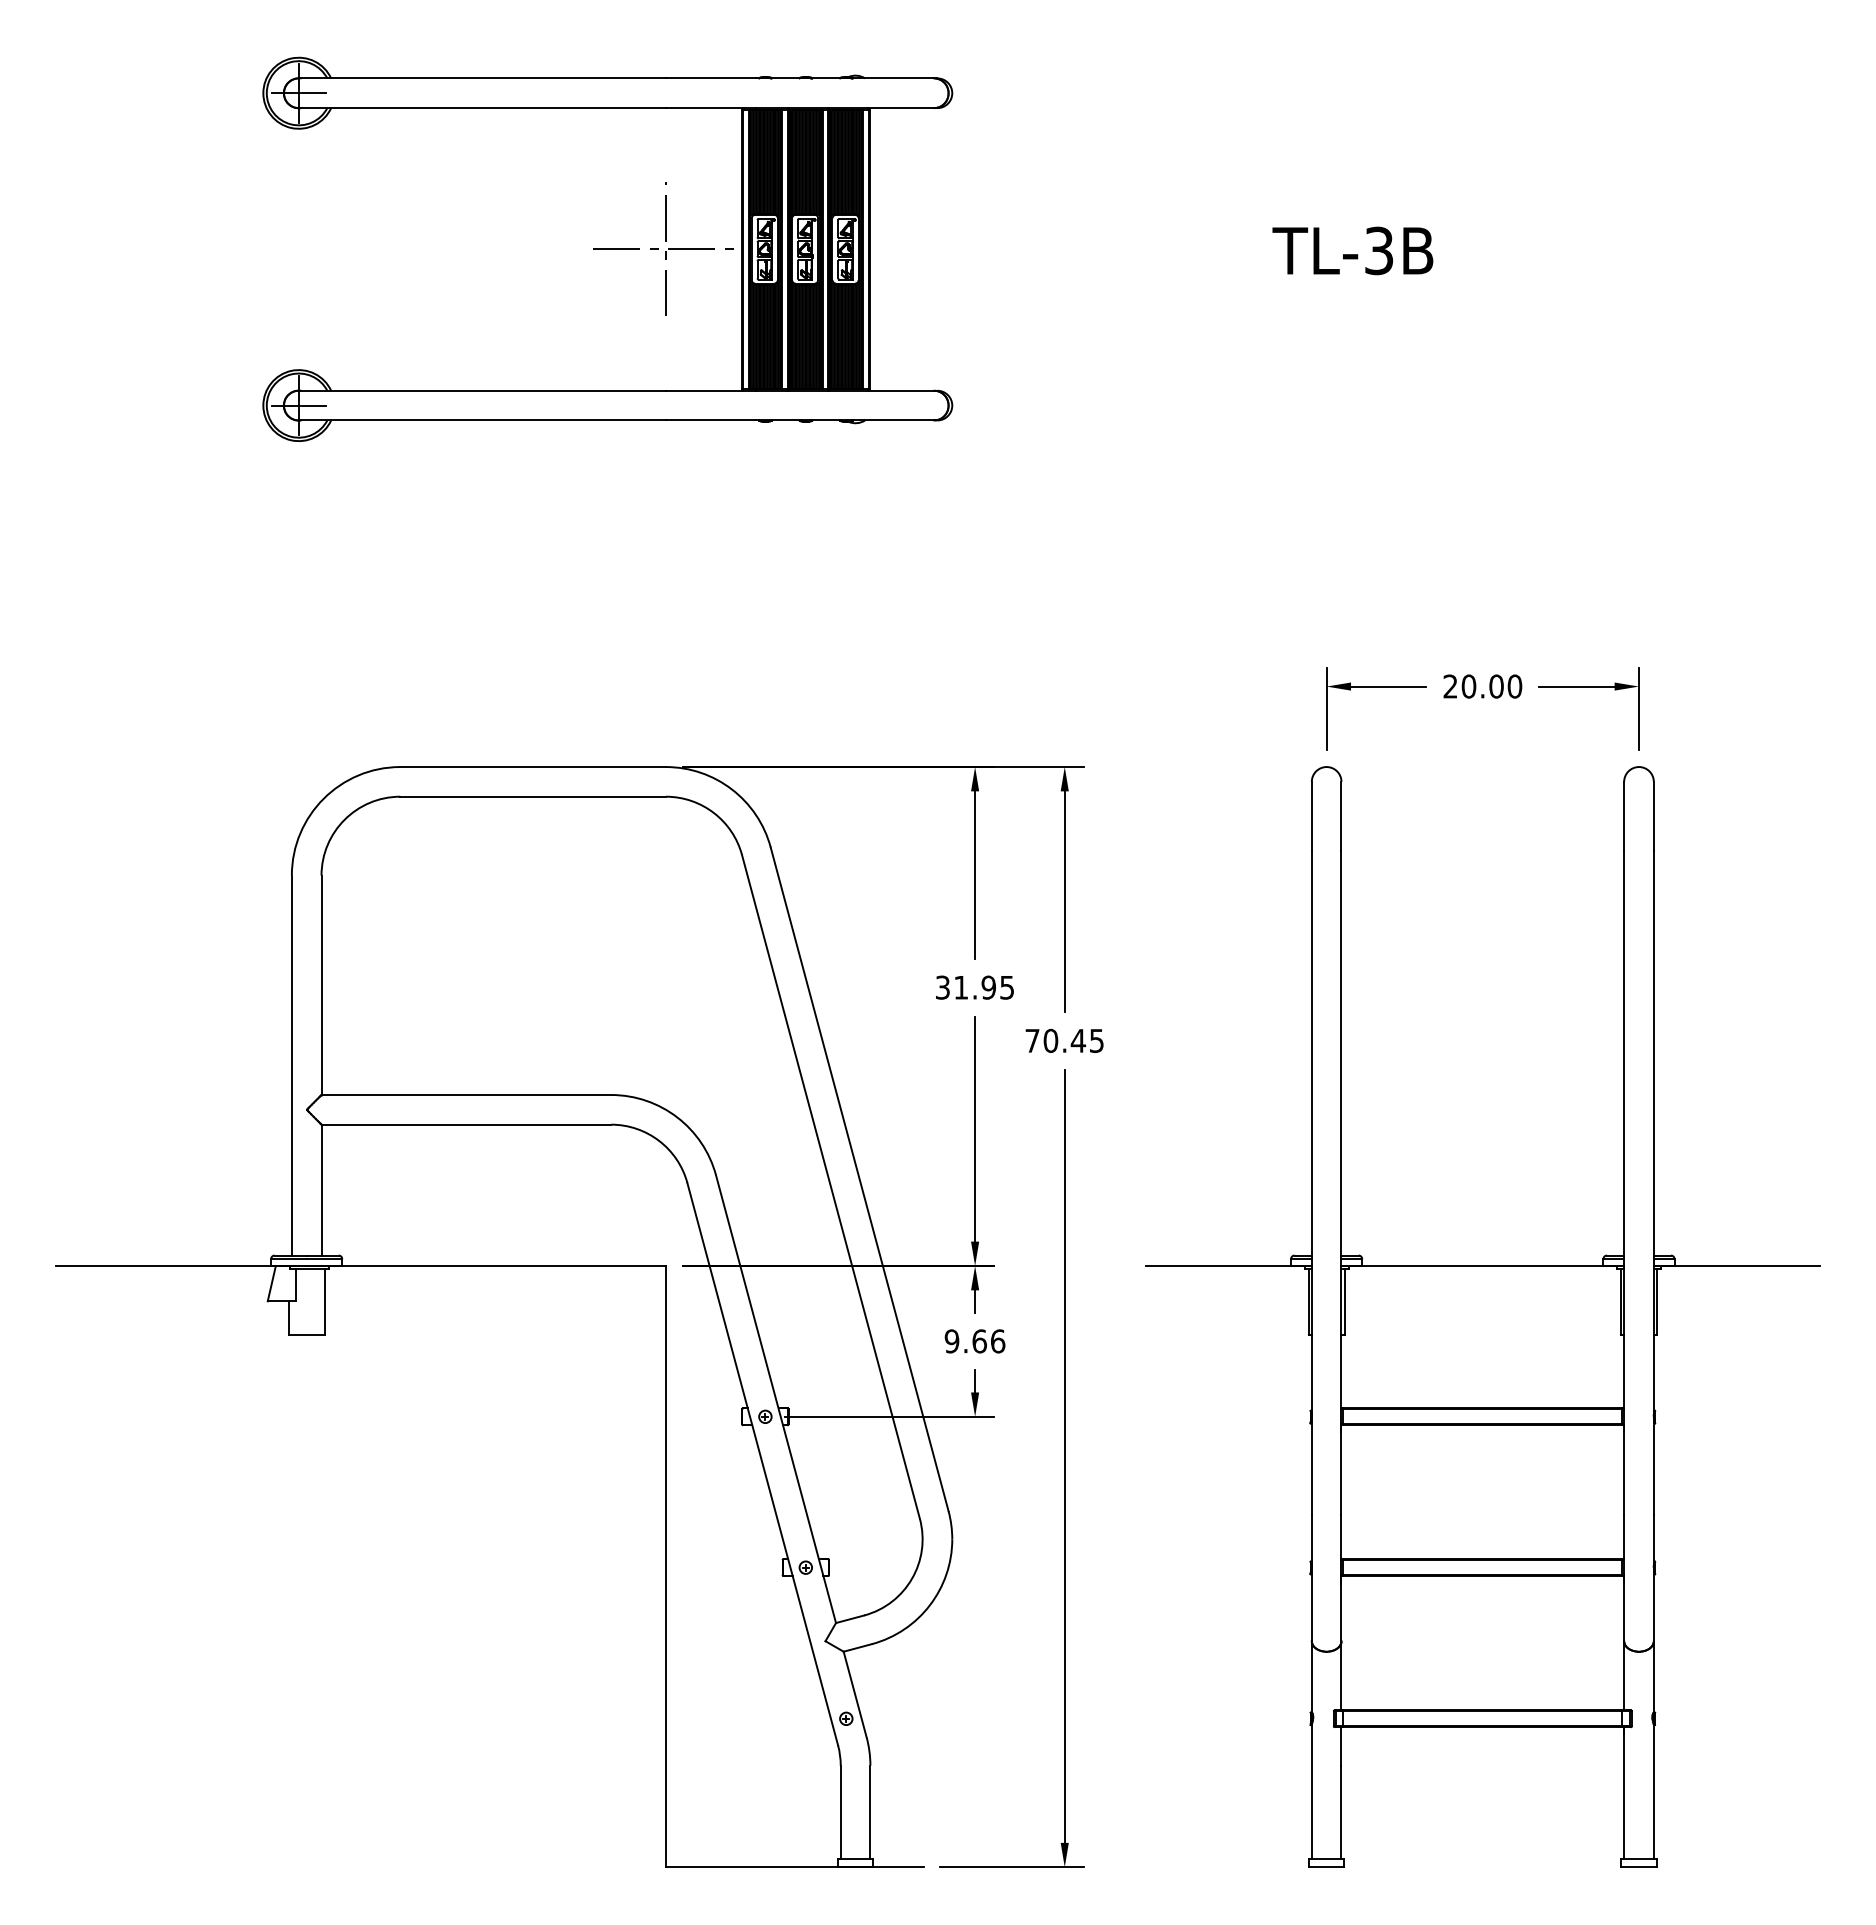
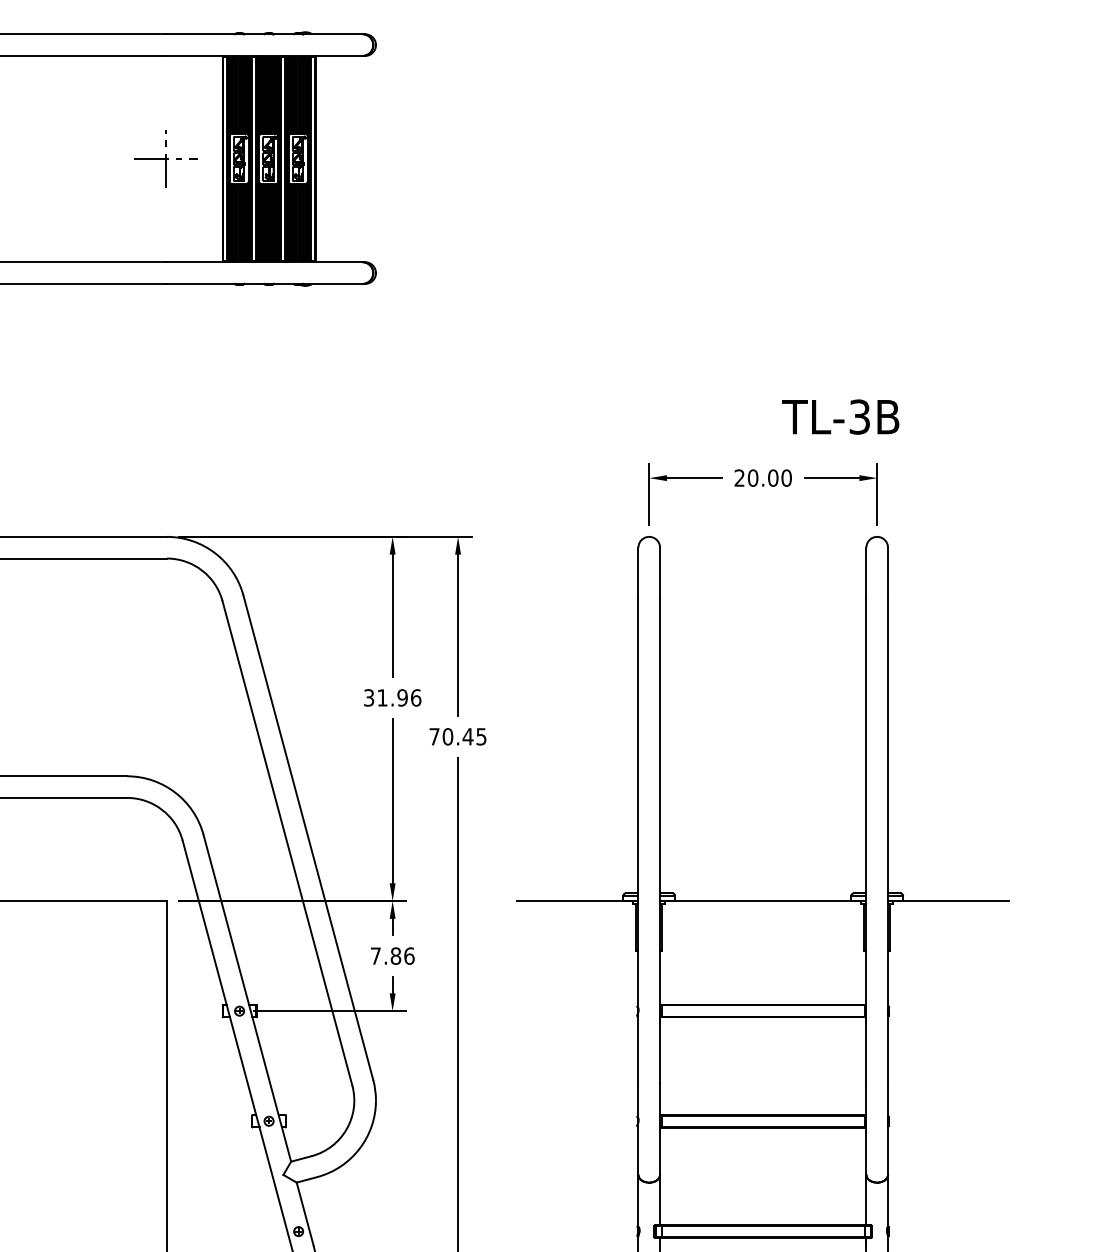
part: (663, 248) -> (165, 158), size x0.6
text: (1352, 250) -> (840, 416), moved
text: (1007, 987) -> (416, 697), 31.95 -> 31.96
text: (965, 1341) -> (385, 956), 9.66 -> 7.86

